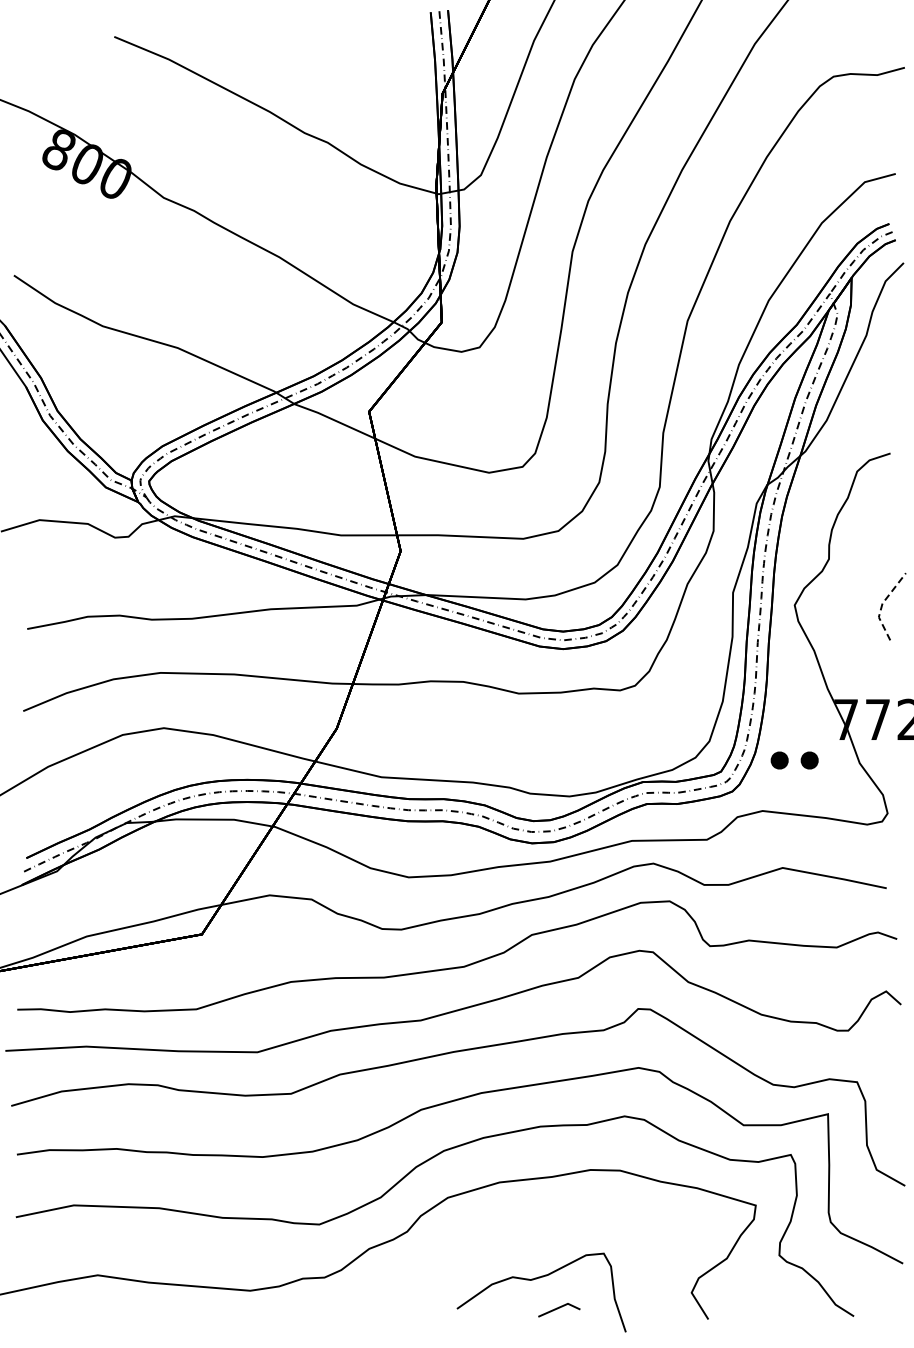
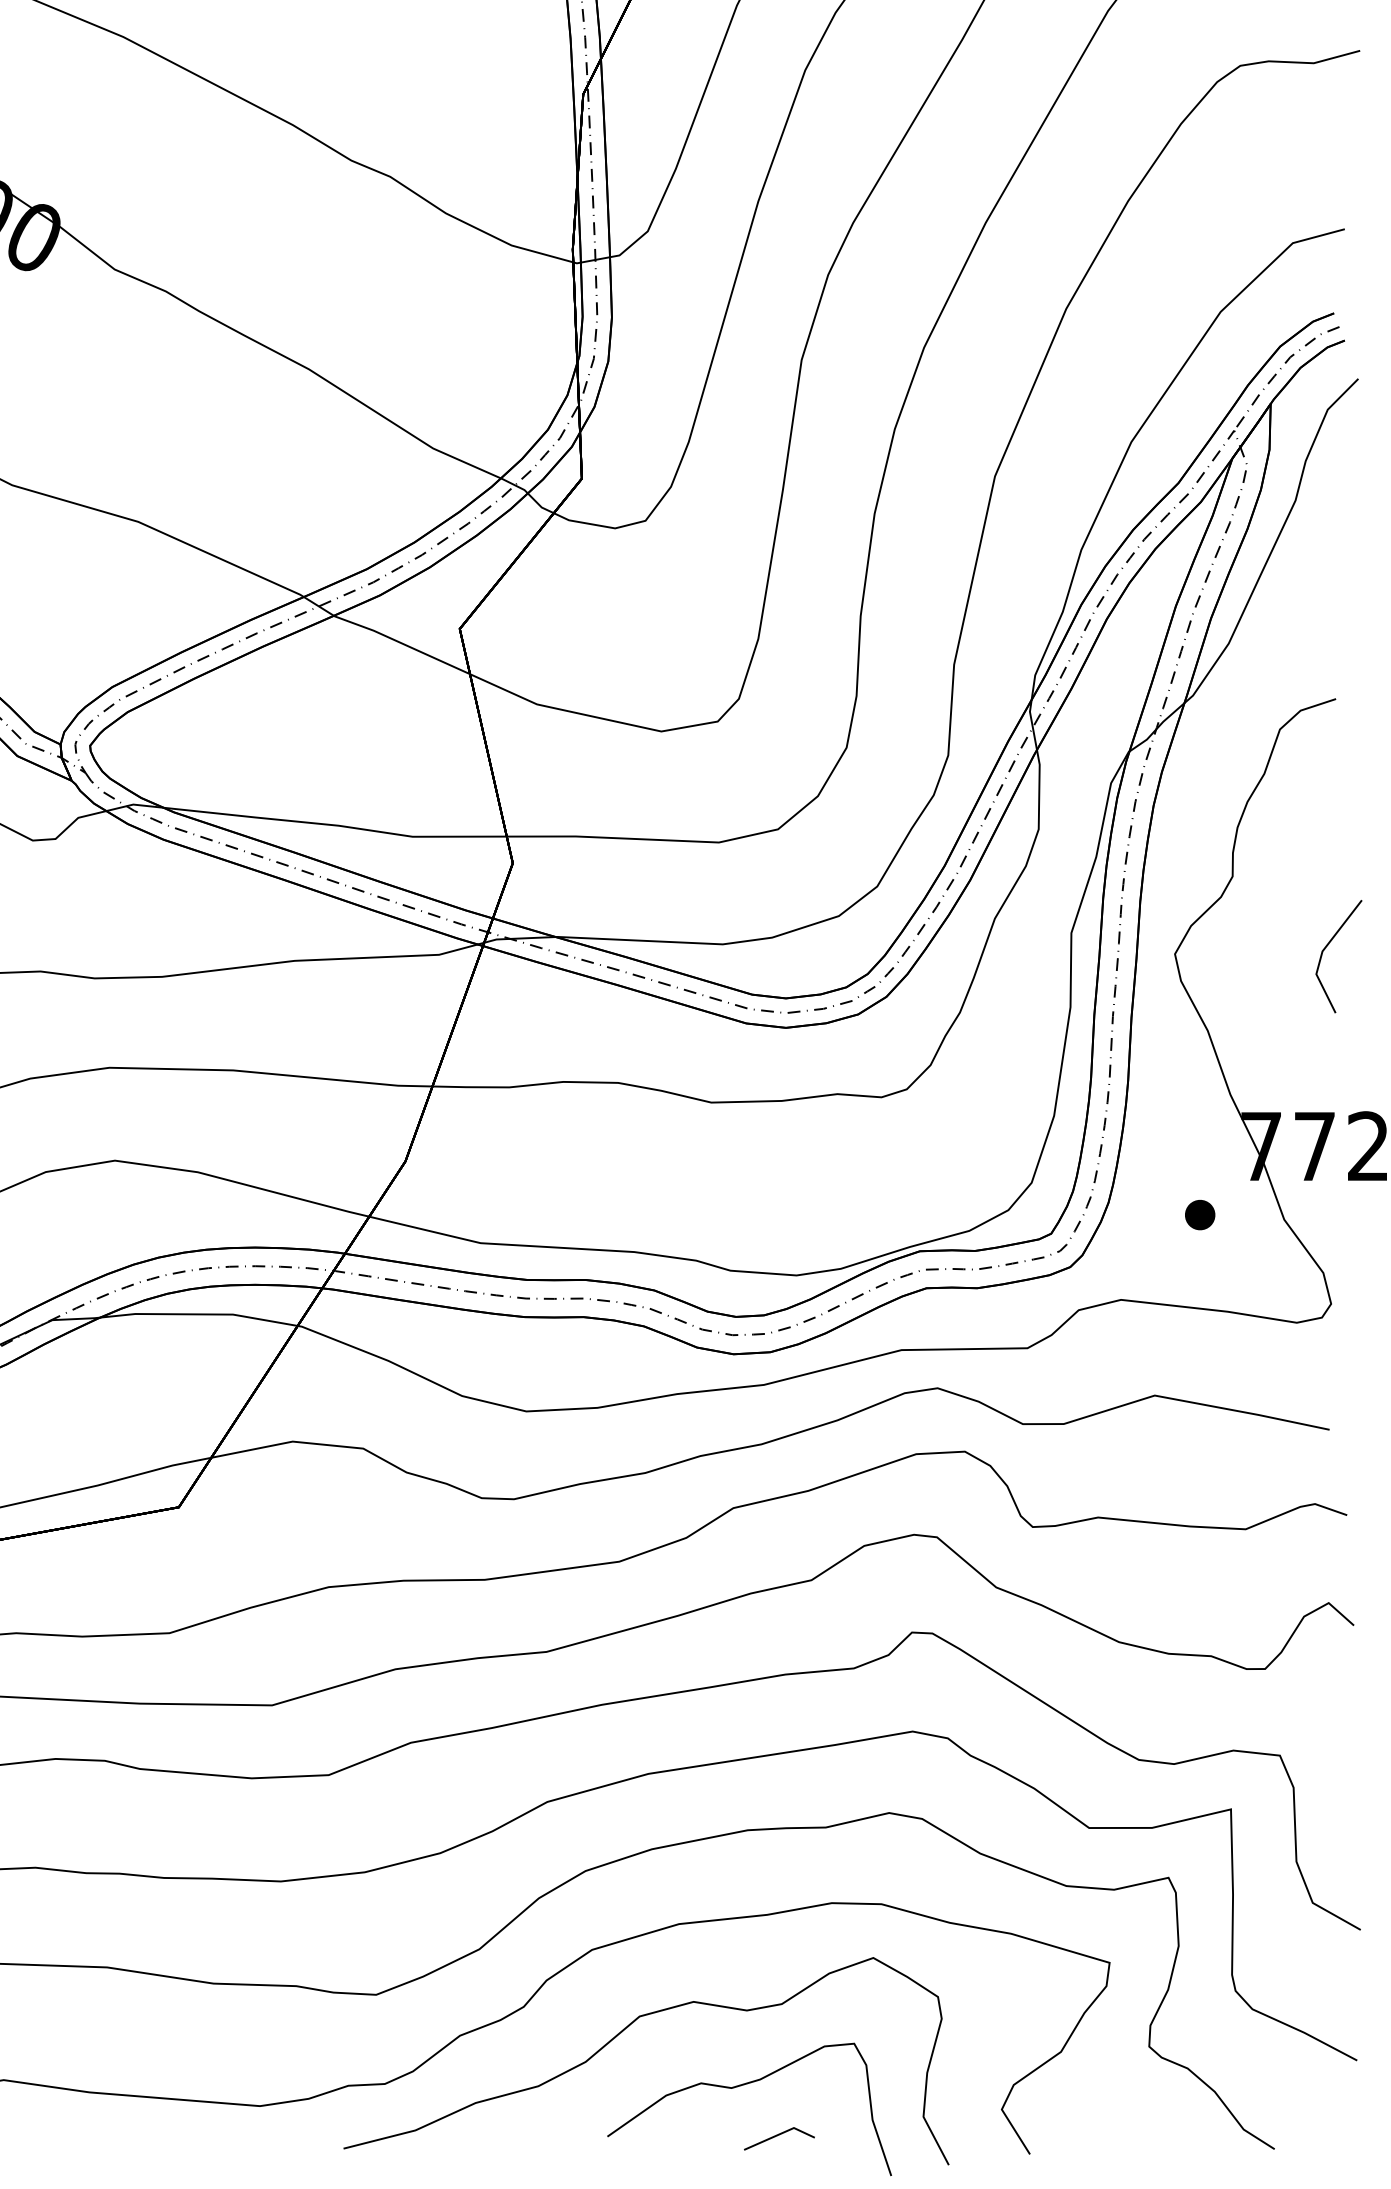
line: (882, 604) -> (1322, 952), dashed -> solid
part: (779, 760) -> (1149, 1215), removed
curve: (468, 1245) -> (626, 2030), added

